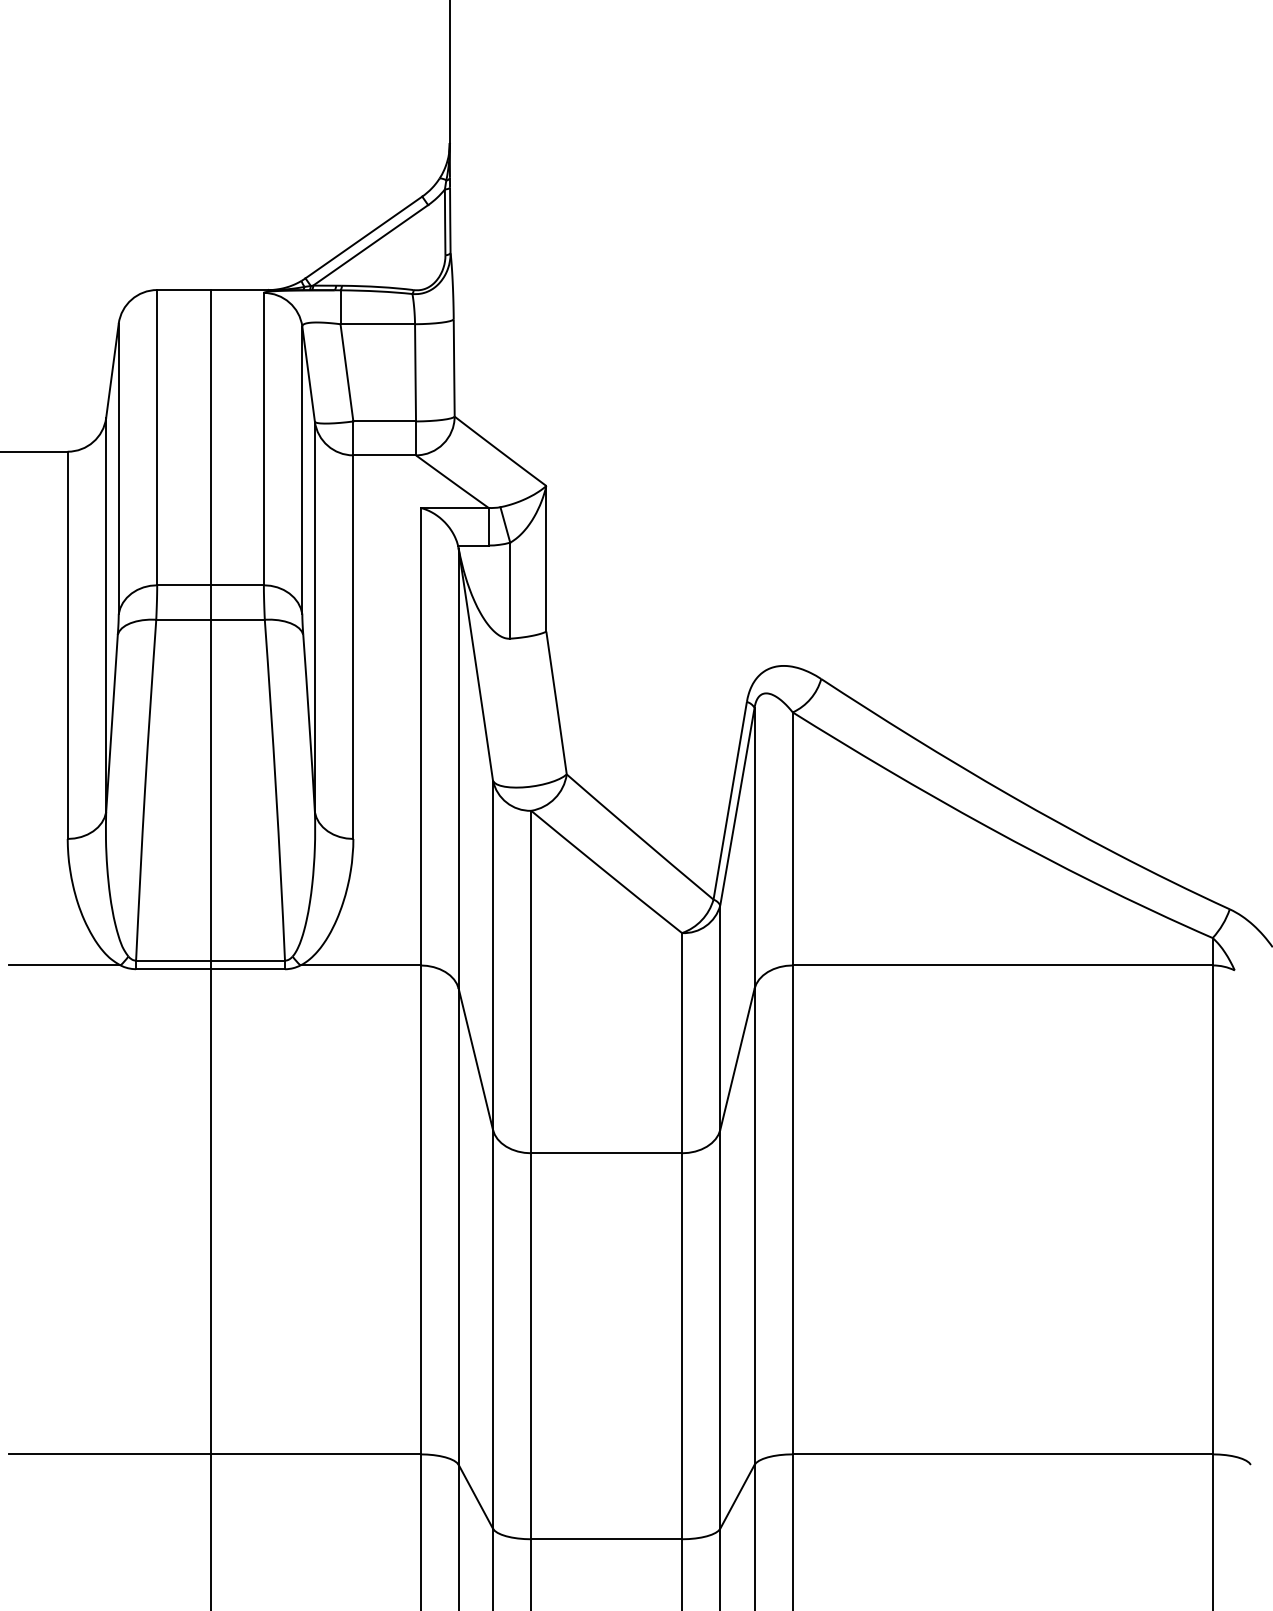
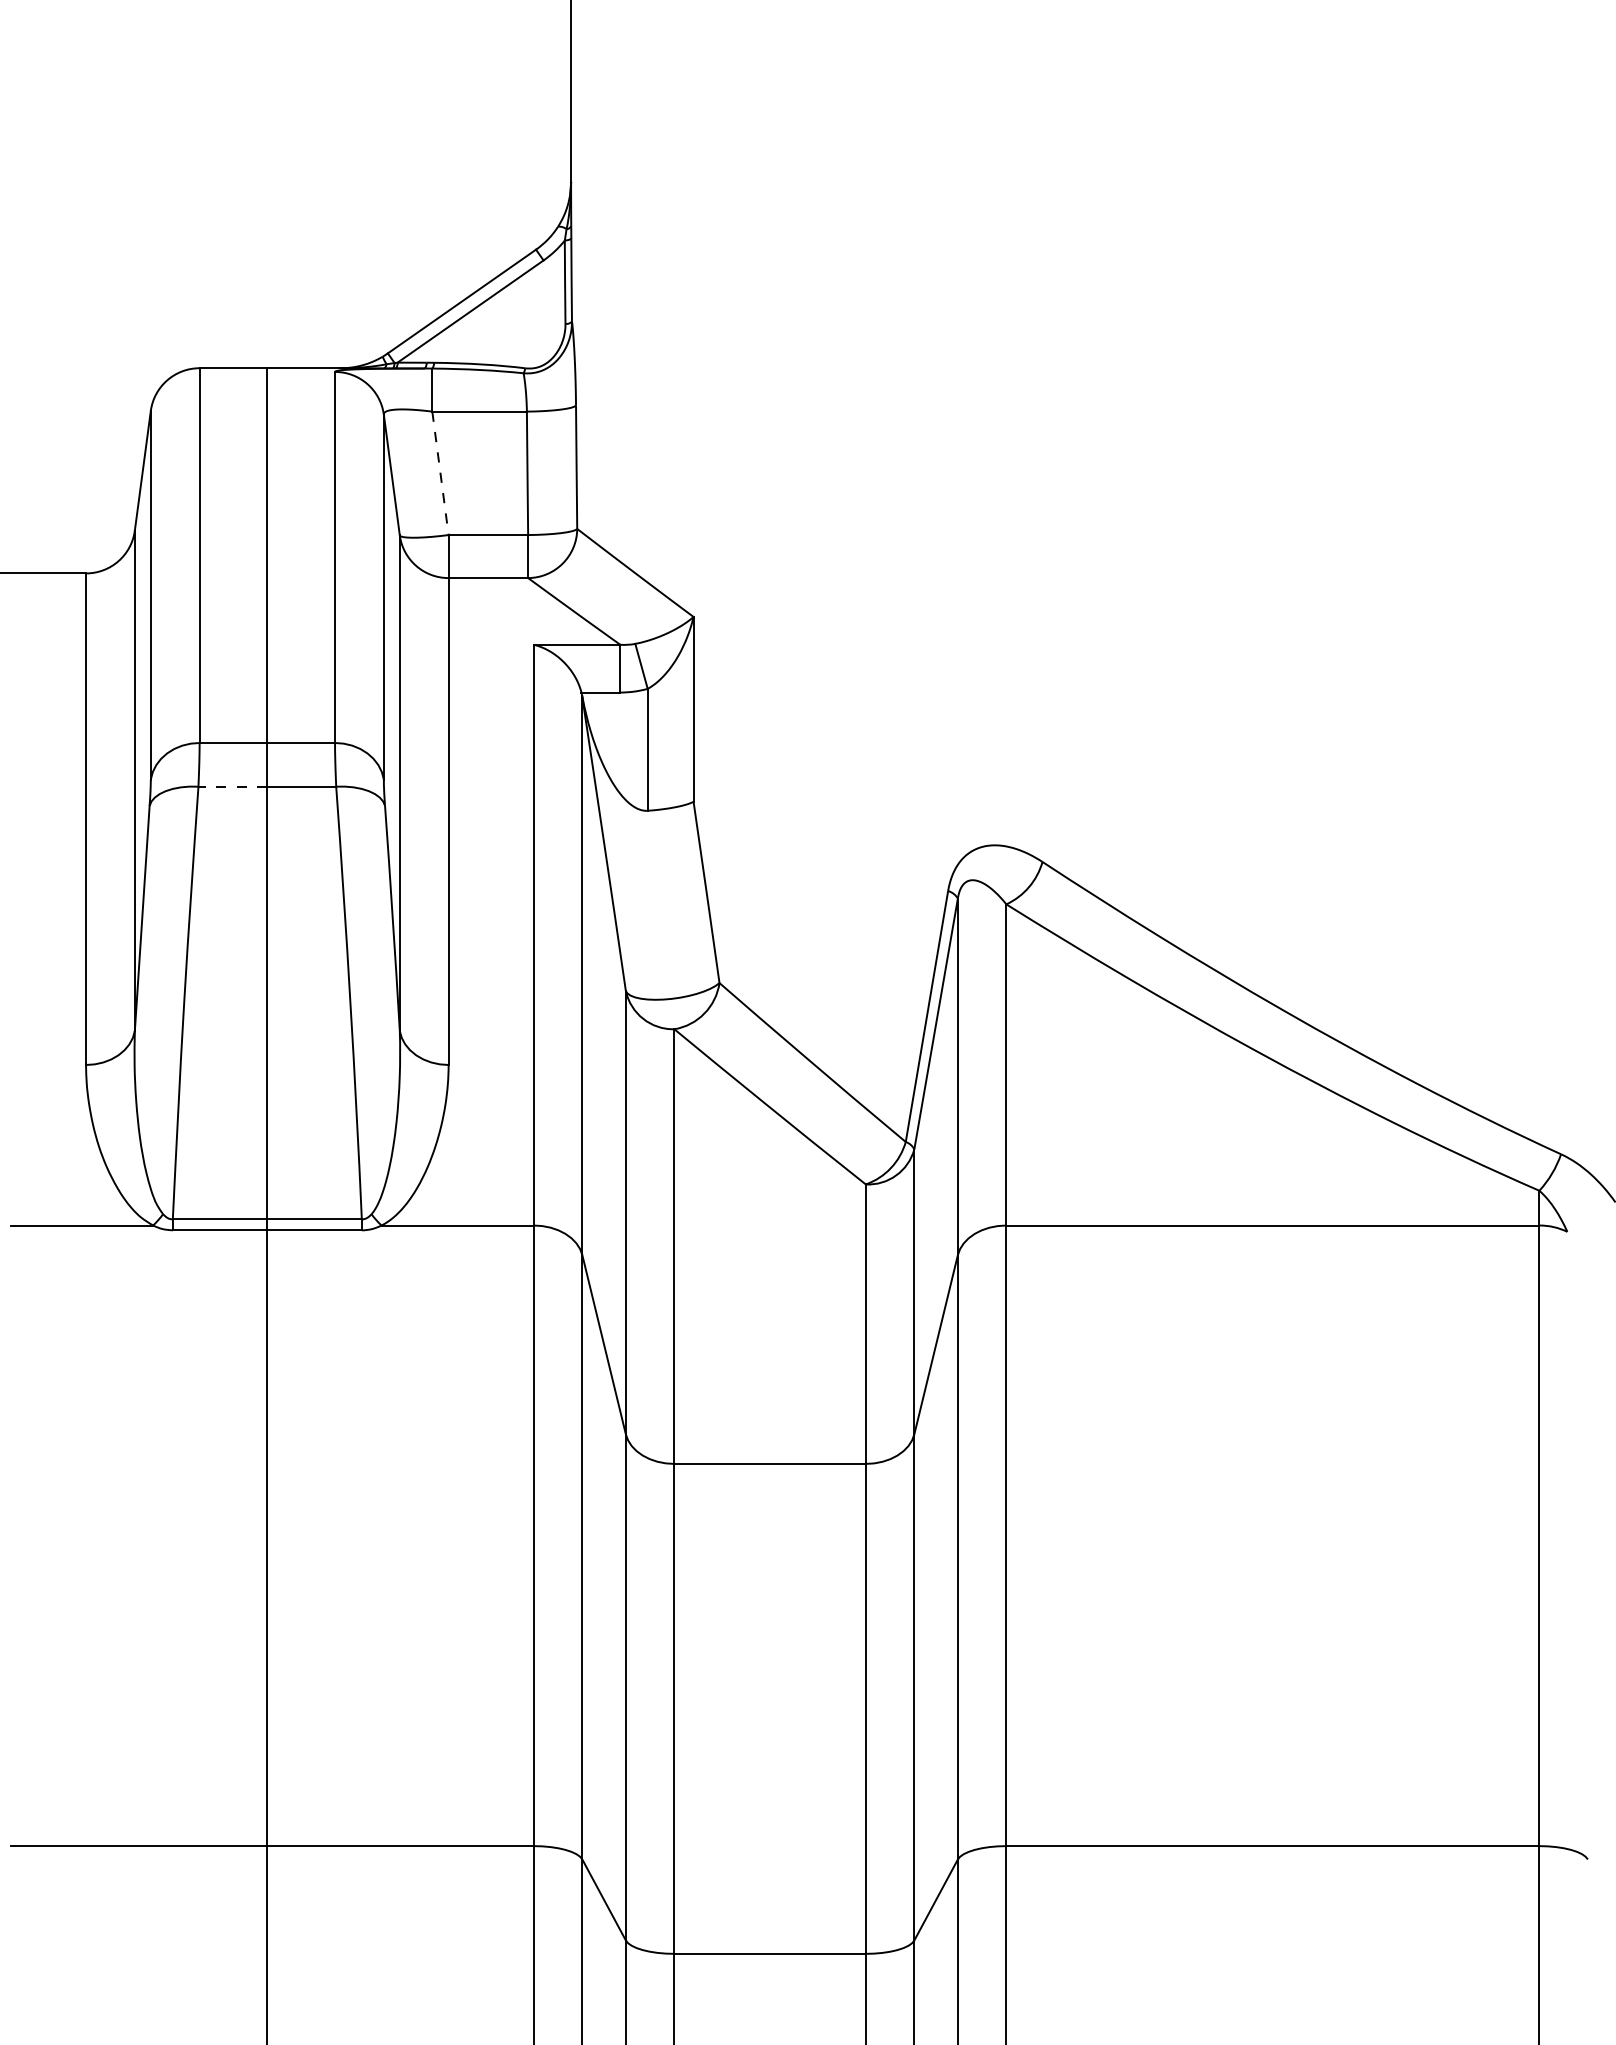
line: (347, 373) -> (441, 474), solid -> dashed
line: (182, 619) -> (231, 786), solid -> dashed

